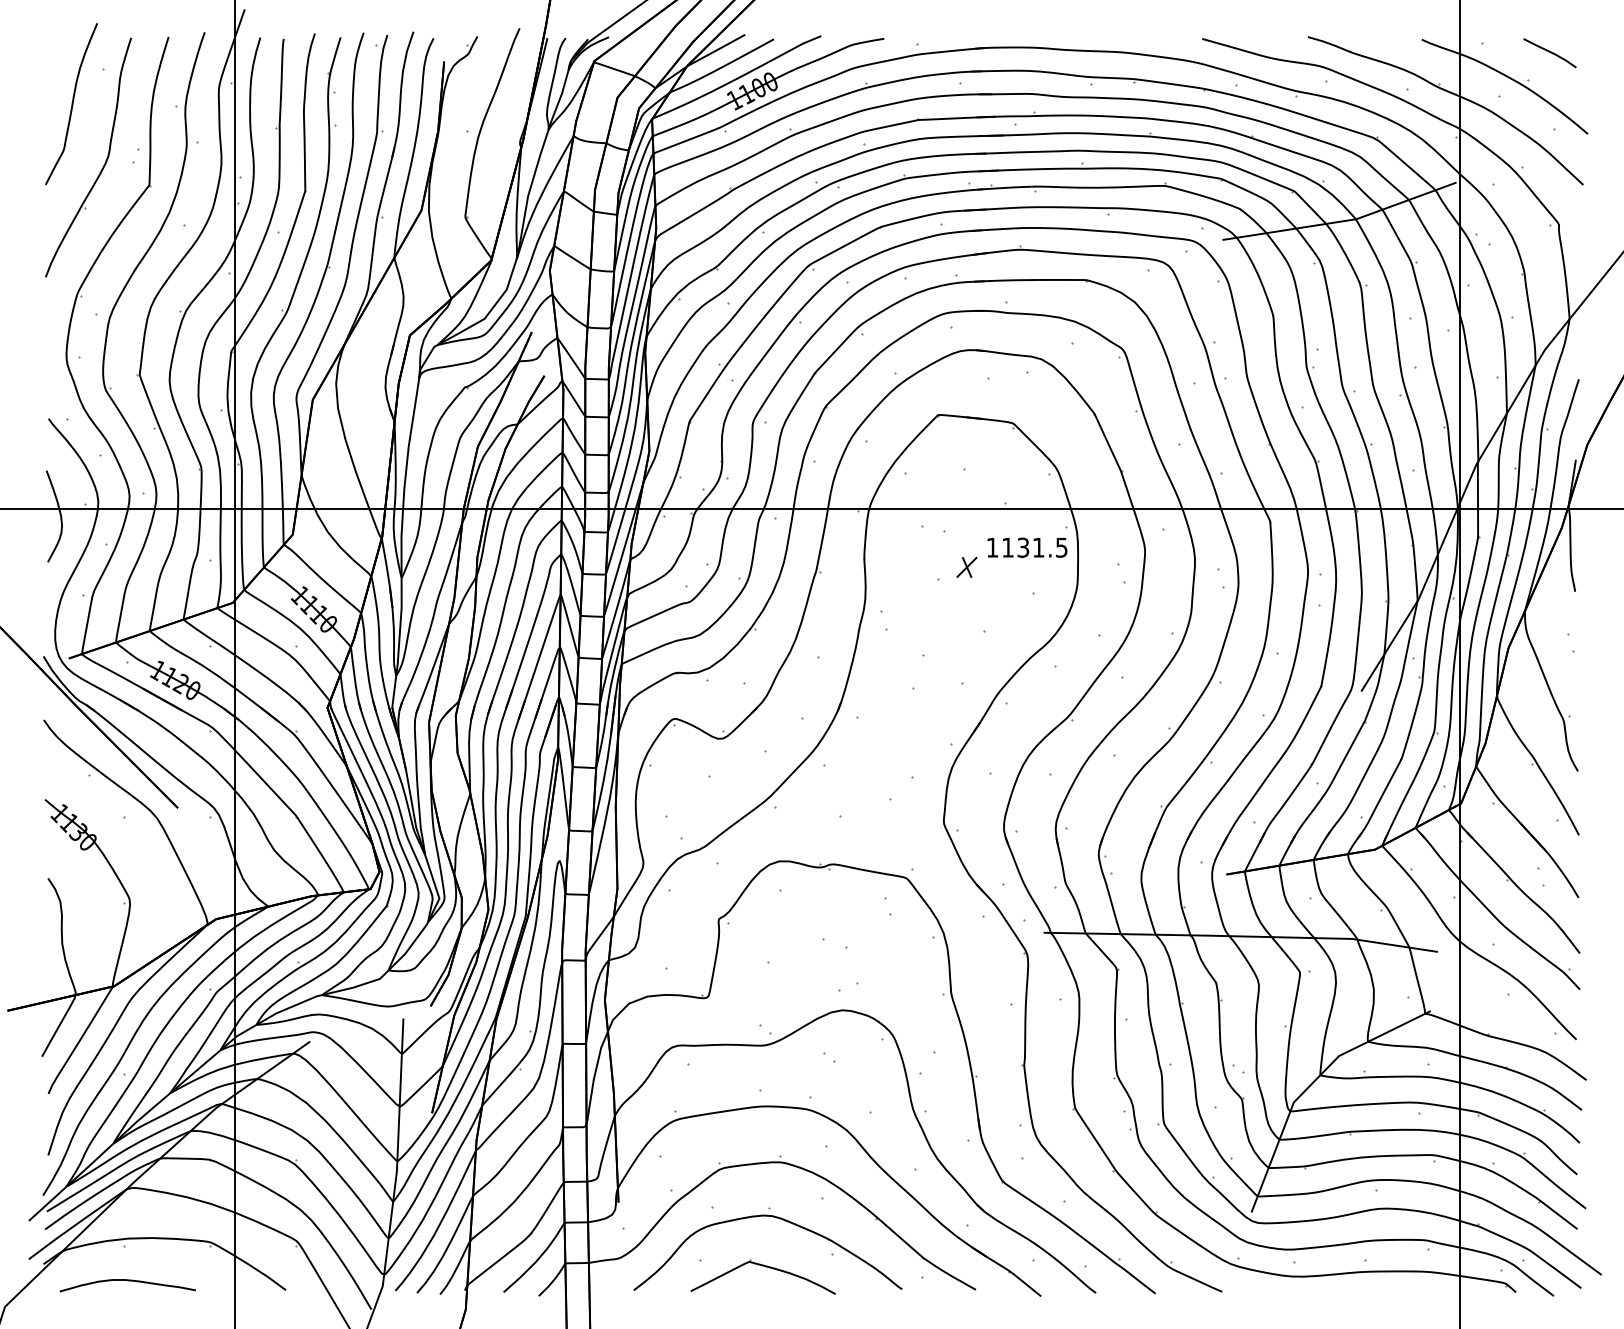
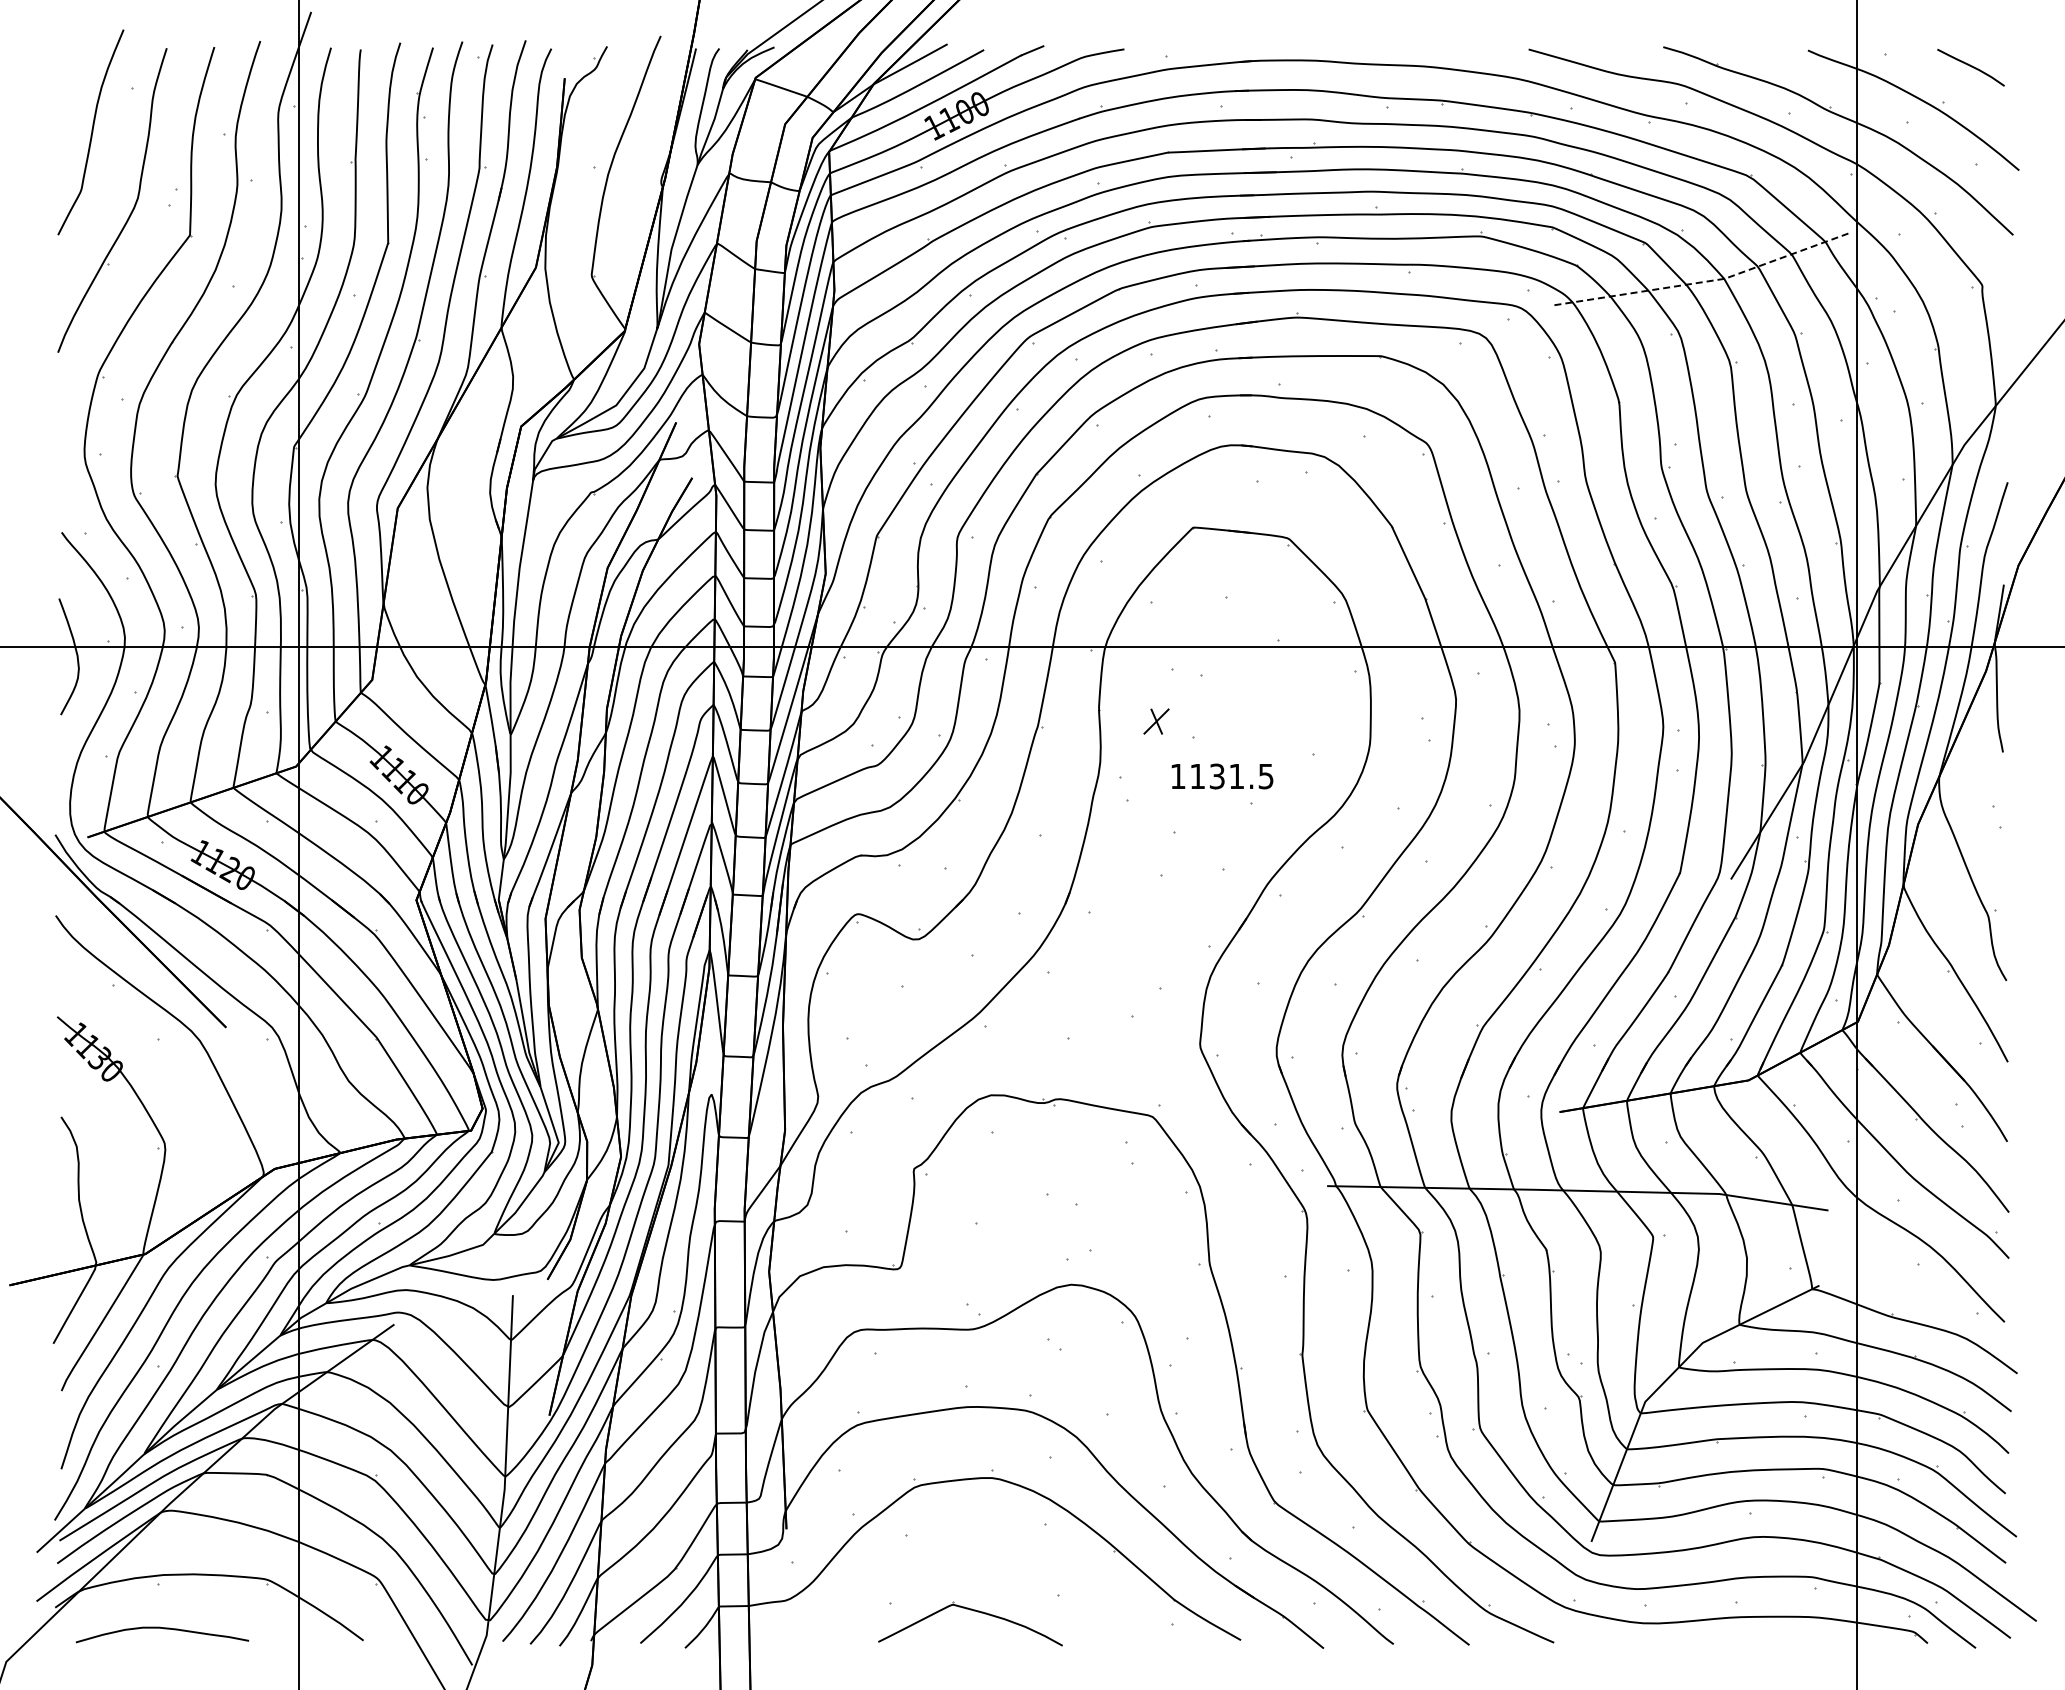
line: (1342, 221) -> (1707, 281), solid -> dashed
part: (1027, 547) -> (1222, 776), moved
part: (966, 567) -> (1156, 721), moved
part: (774, 1217) -> (984, 1548), removed

